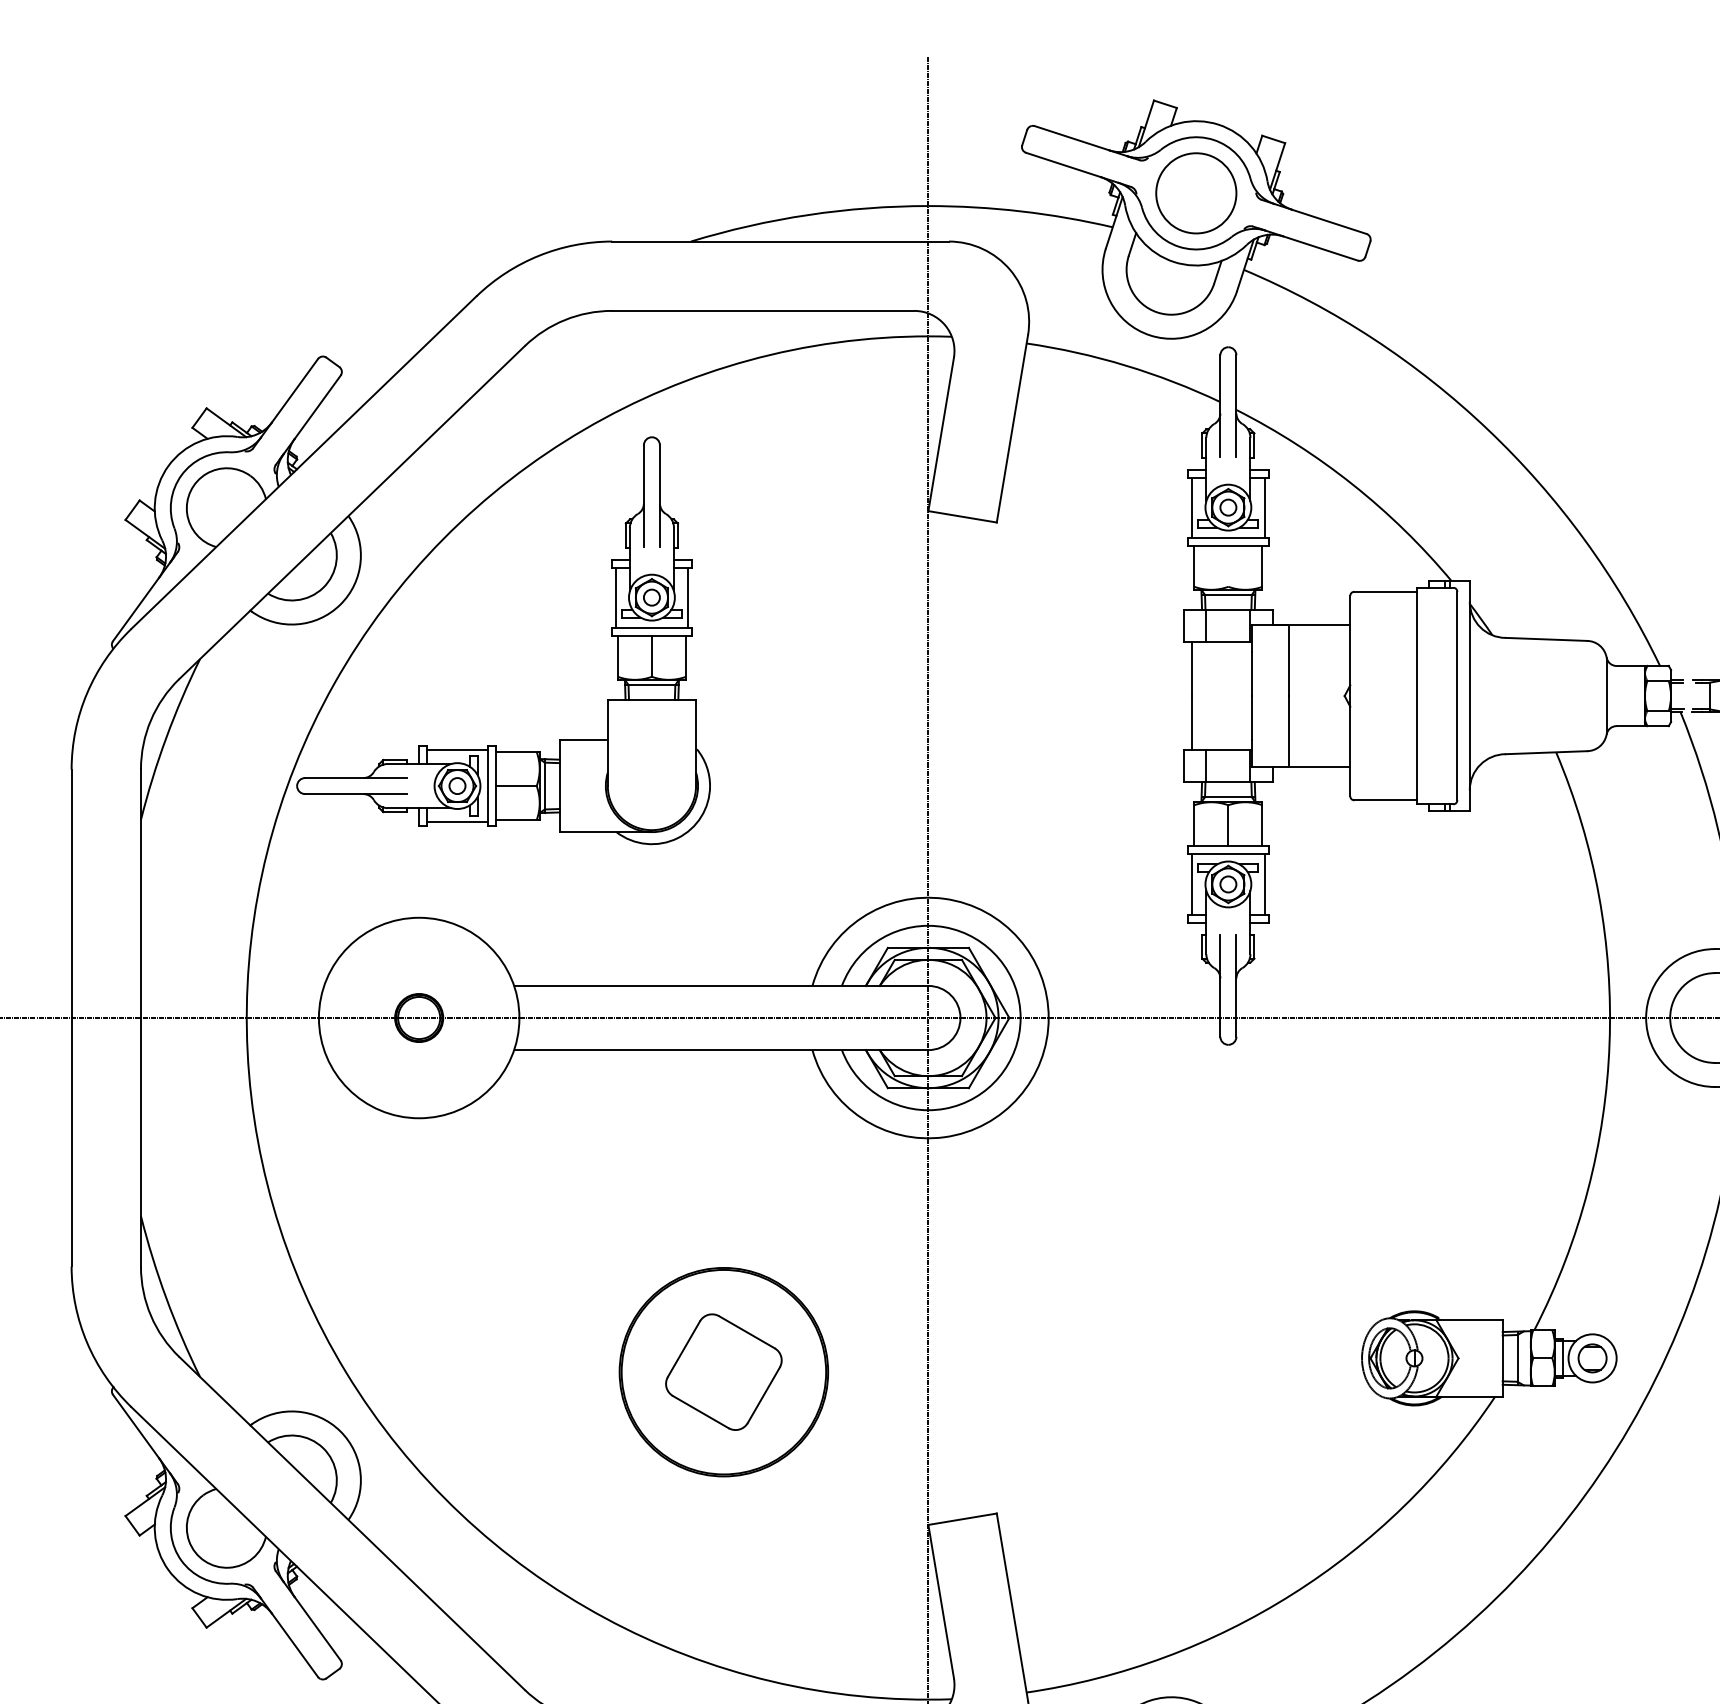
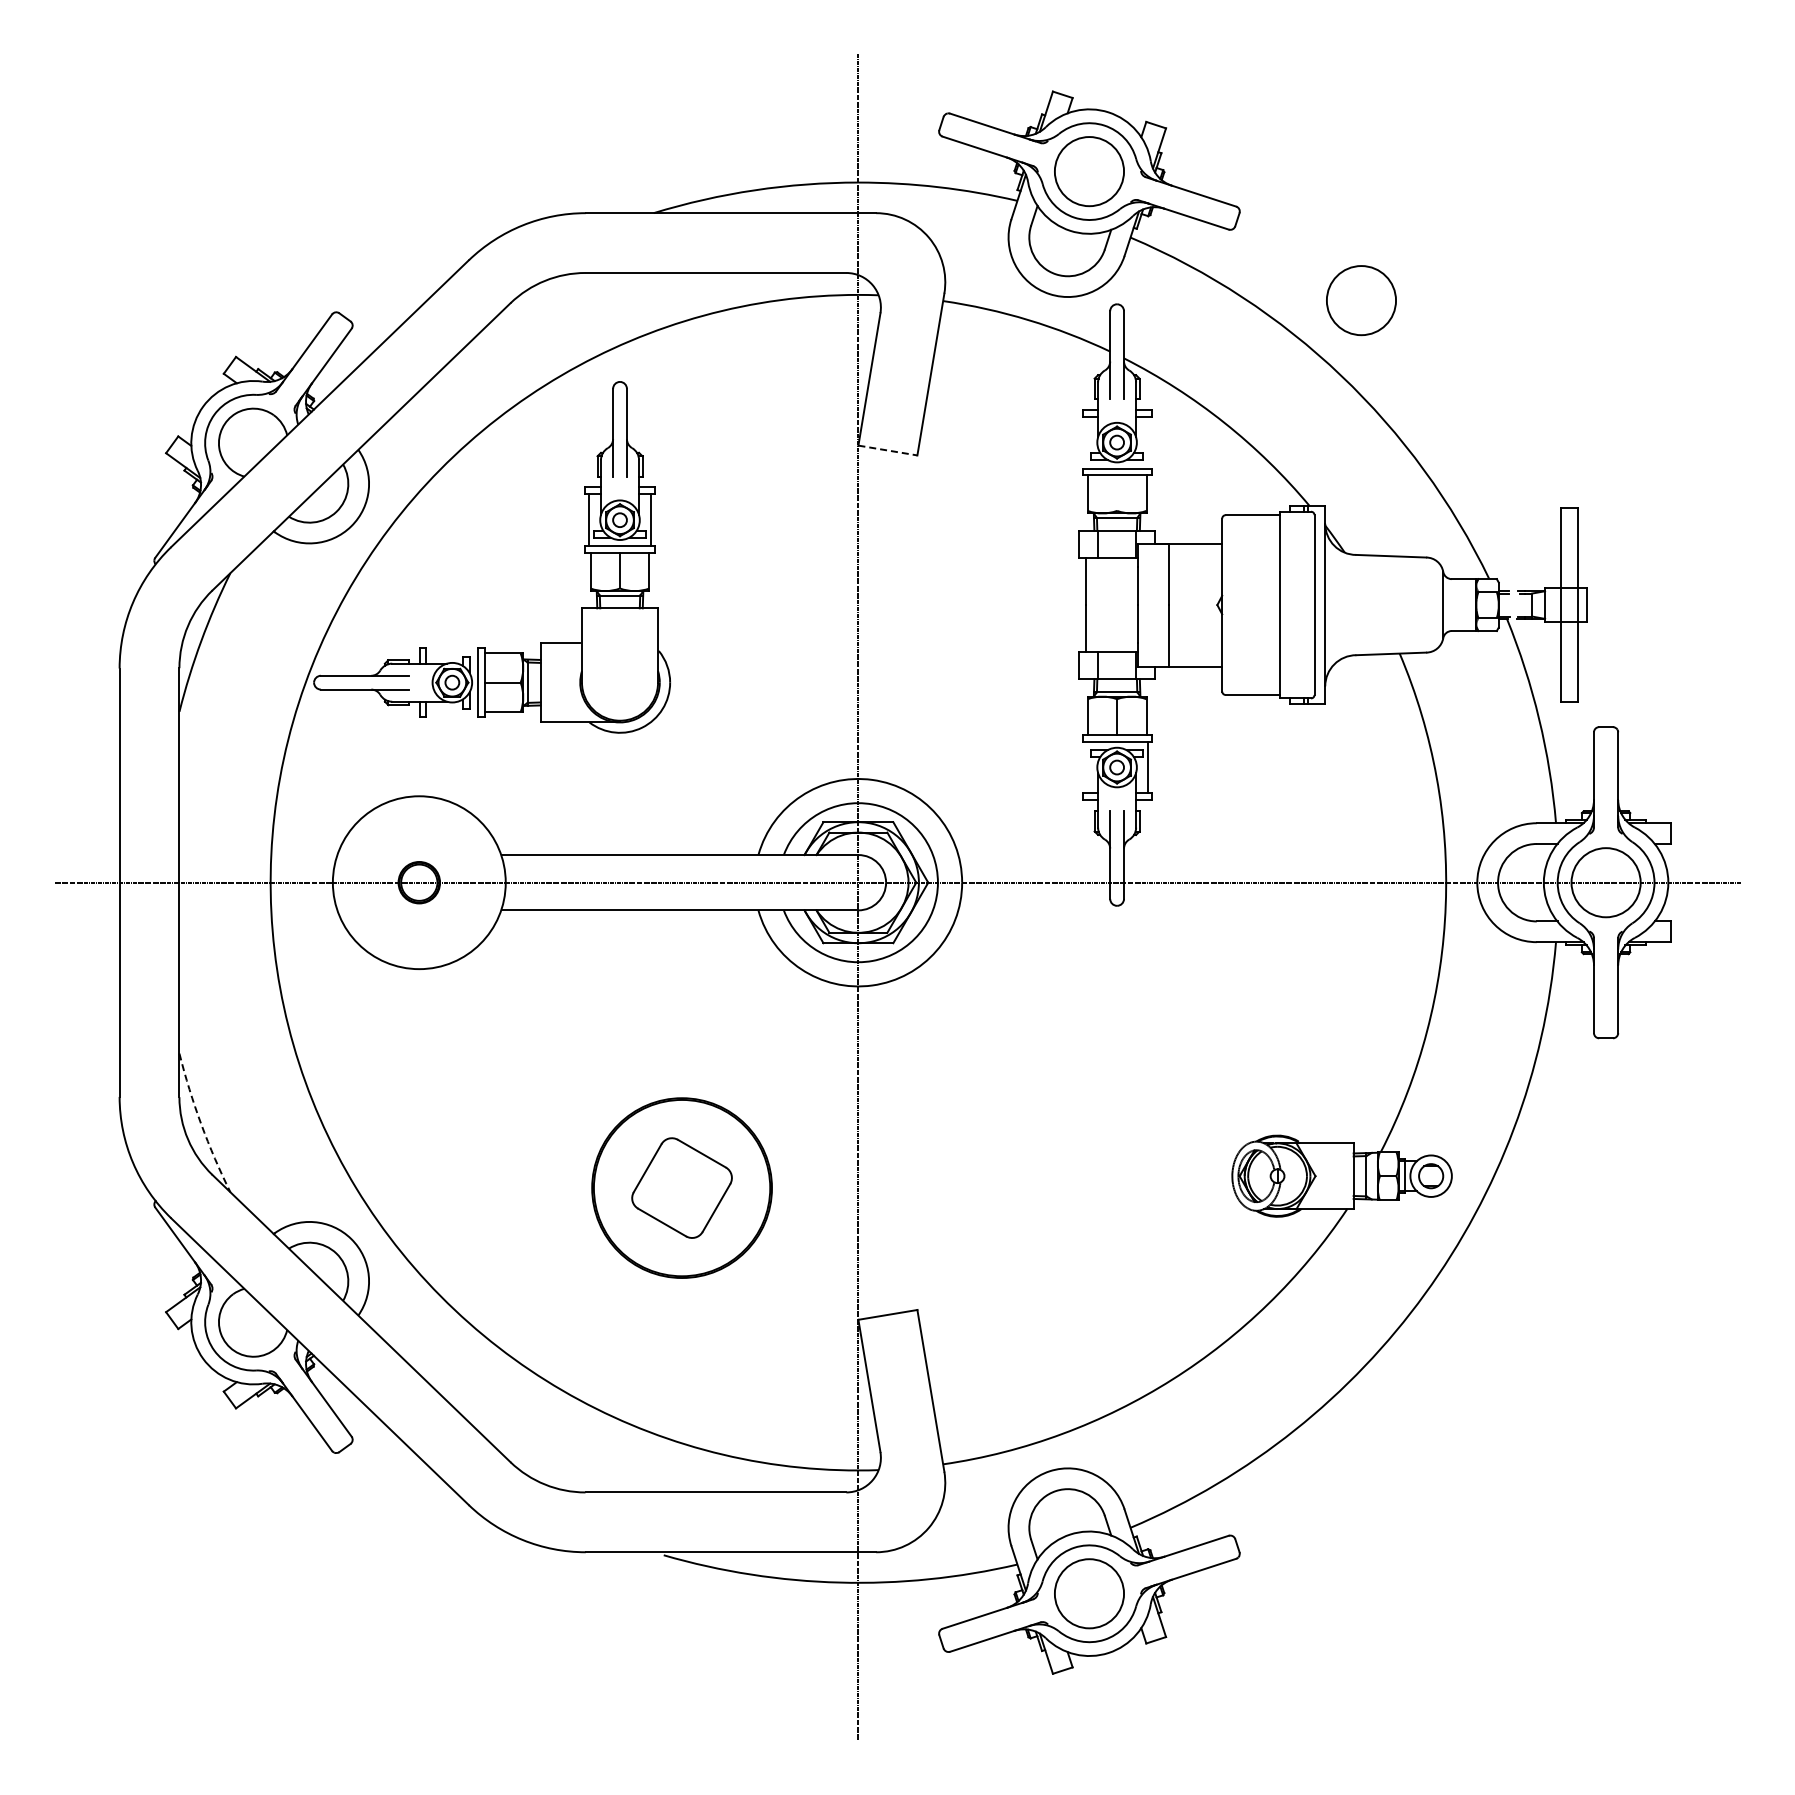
circle: (1511, 342) -> (1361, 300), added
line: (1191, 507) -> (1085, 442), removed
line: (1264, 507) -> (1148, 442), removed
line: (962, 516) -> (887, 450), solid -> dashed
line: (457, 749) -> (452, 651), removed
line: (457, 821) -> (452, 713), removed
line: (1191, 884) -> (1085, 767), removed
arc: (166, 1298) -> (201, 1124), solid -> dashed

